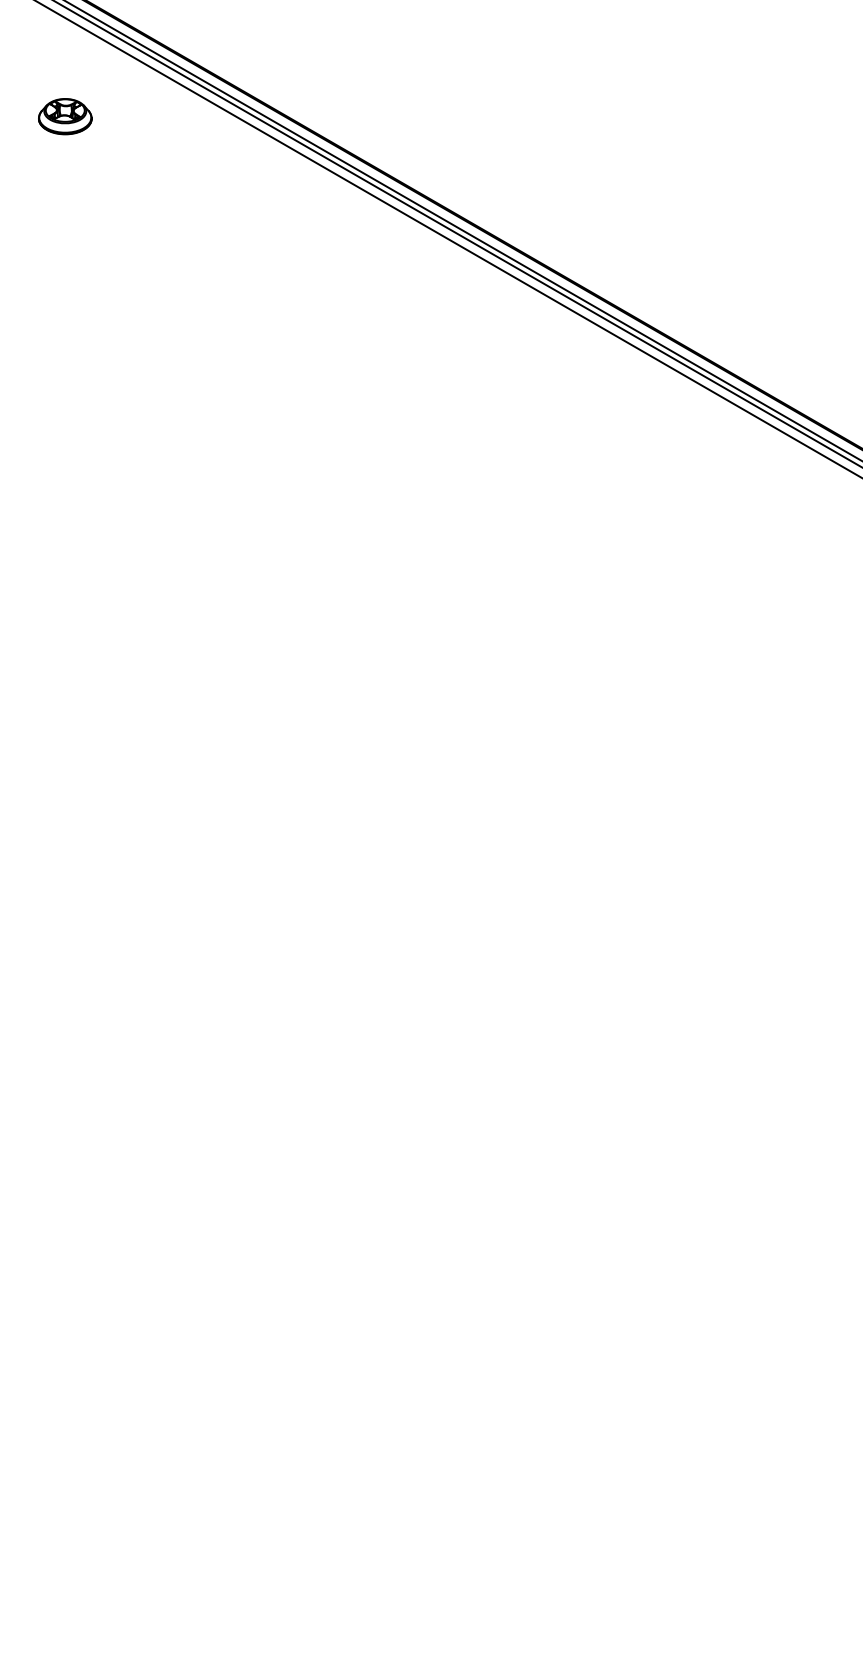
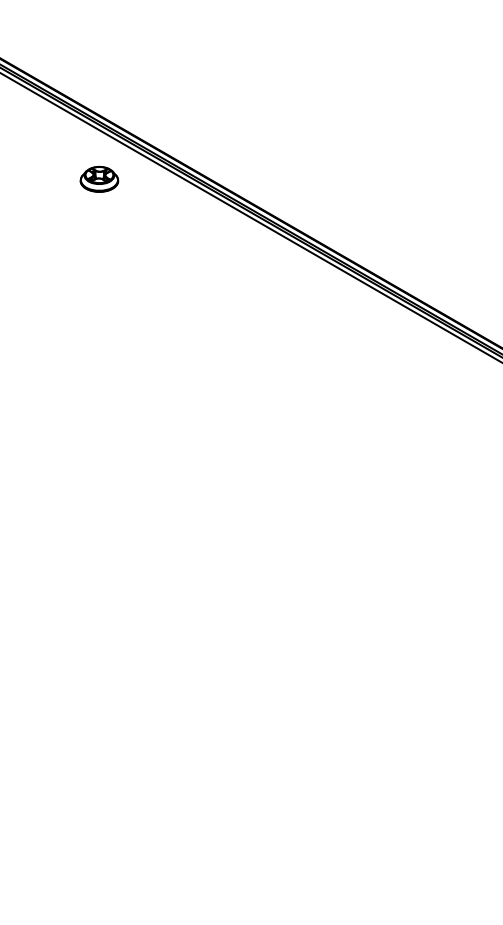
part: (65, 115) -> (99, 178), size x1.43

